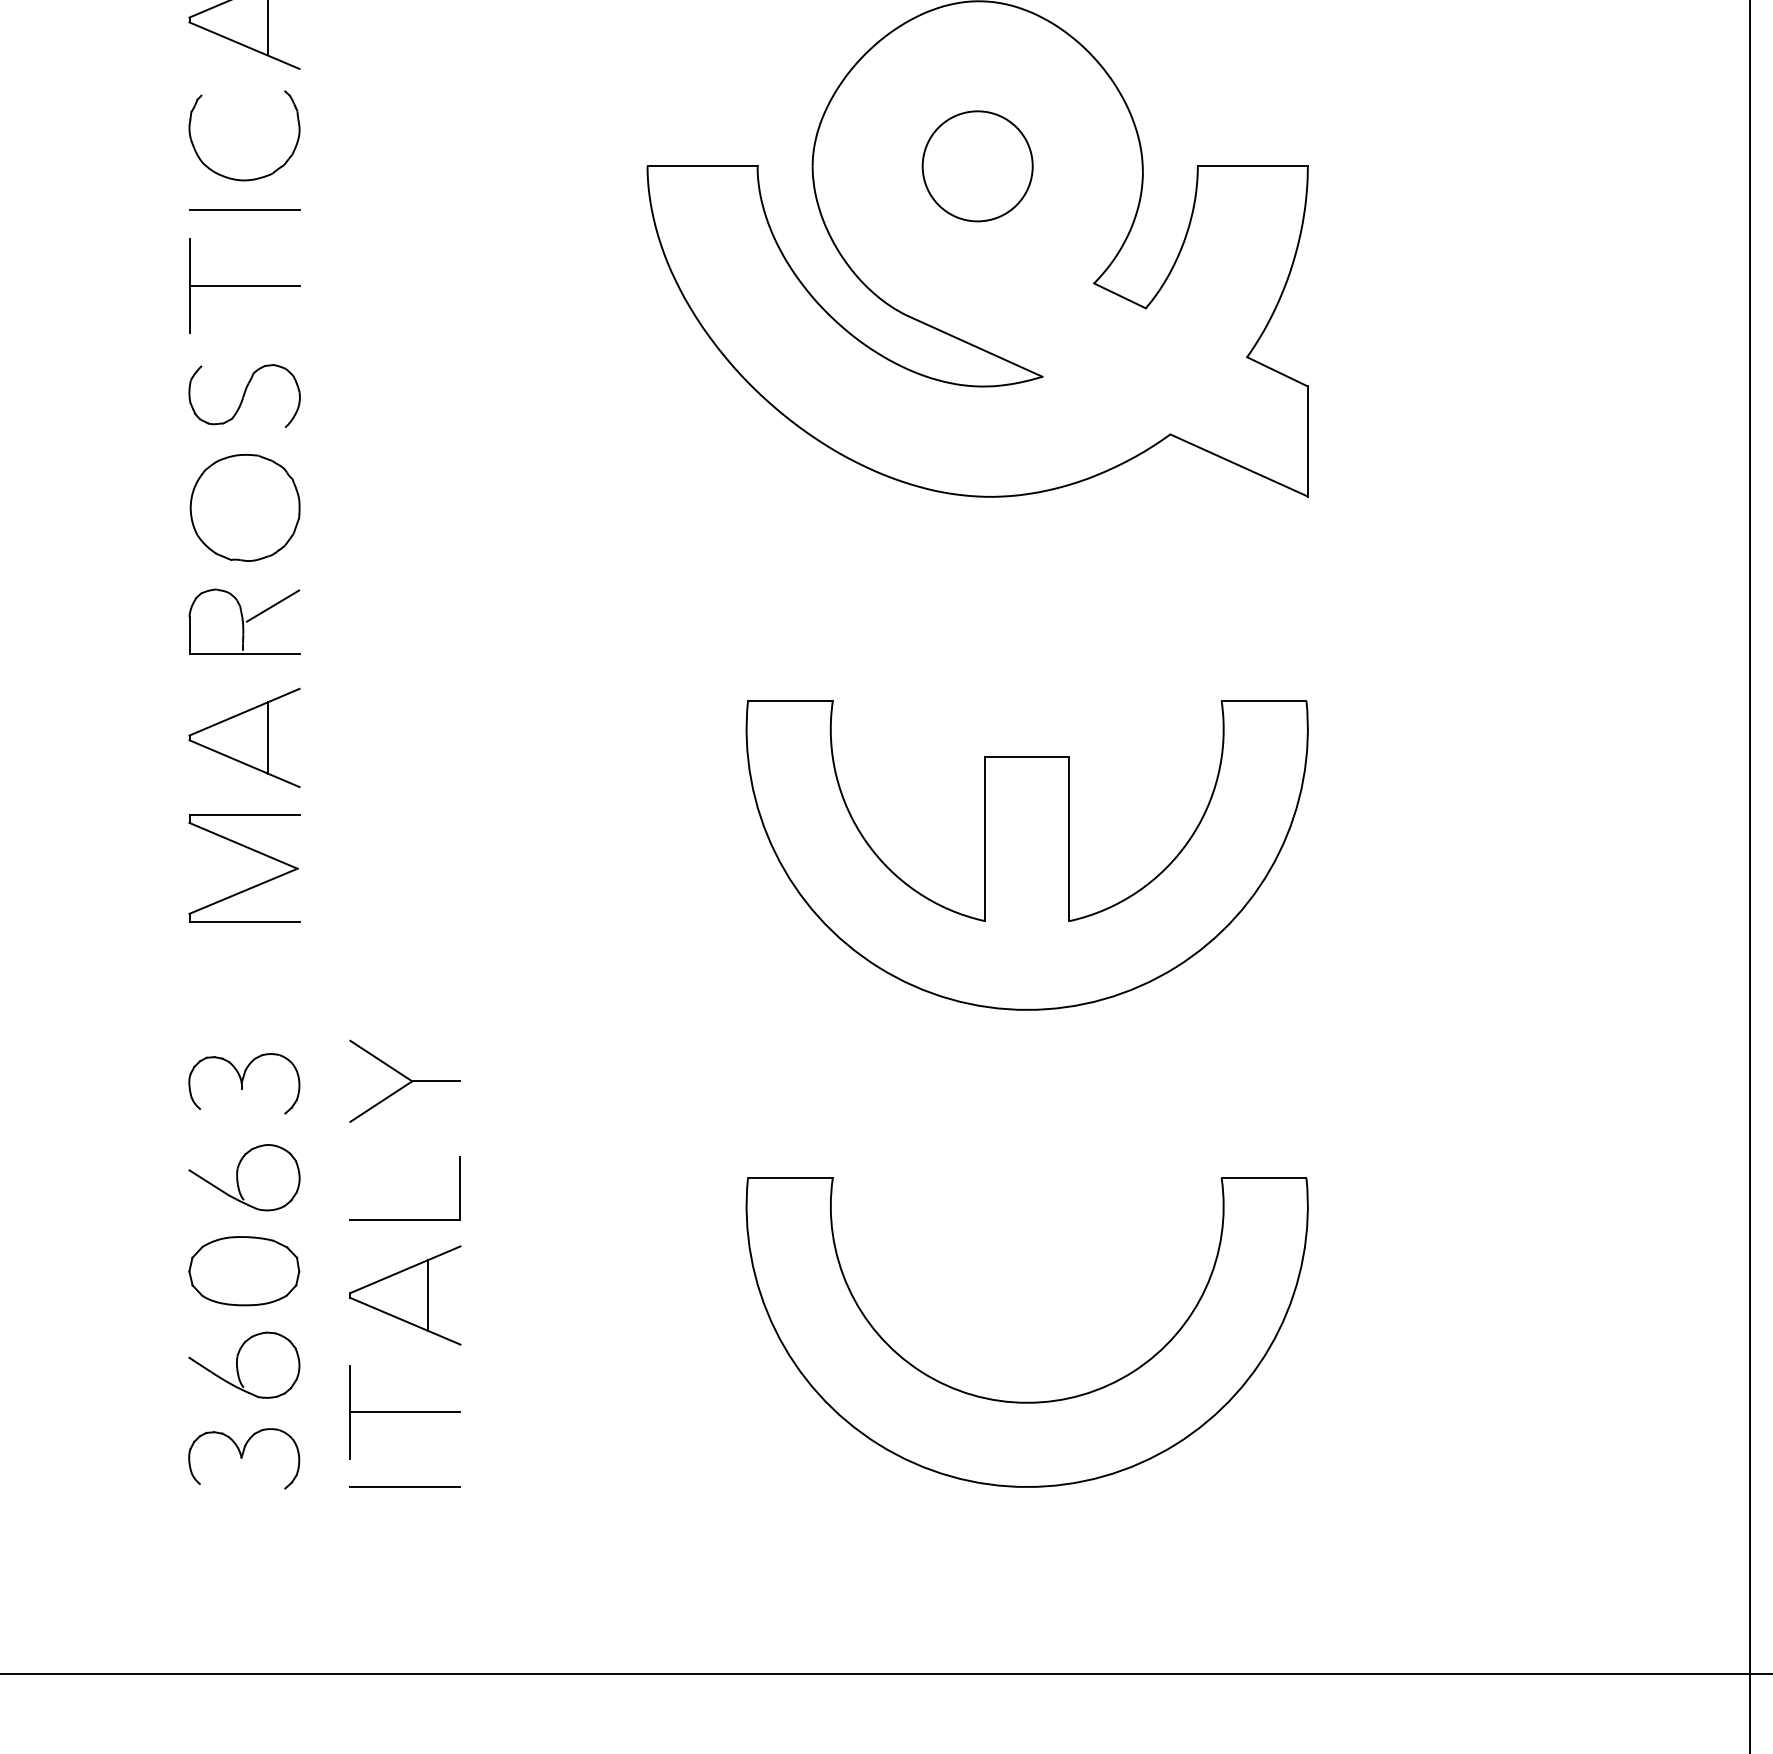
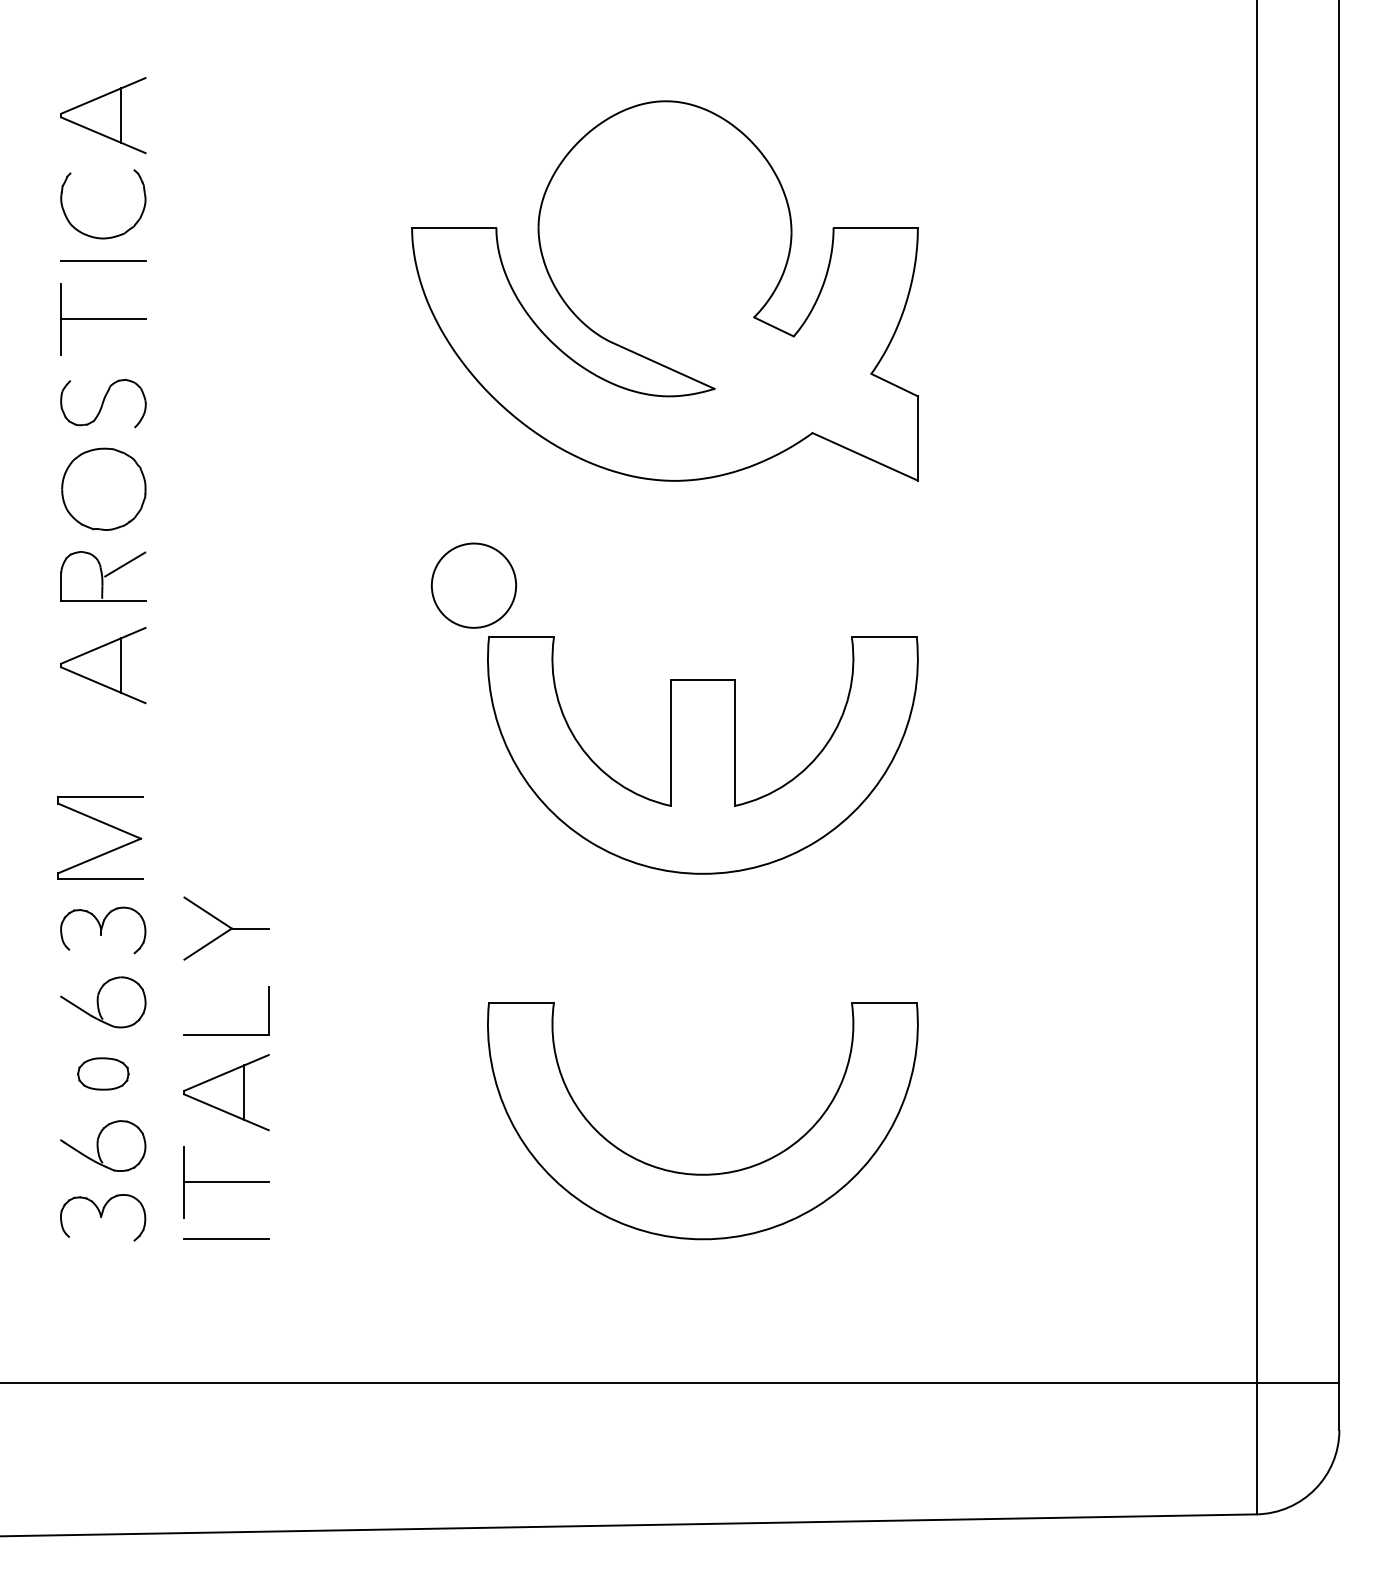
part: (977, 166) -> (473, 585), moved
part: (252, 851) -> (106, 825), moved
part: (244, 1270) -> (103, 1073), size x0.6

